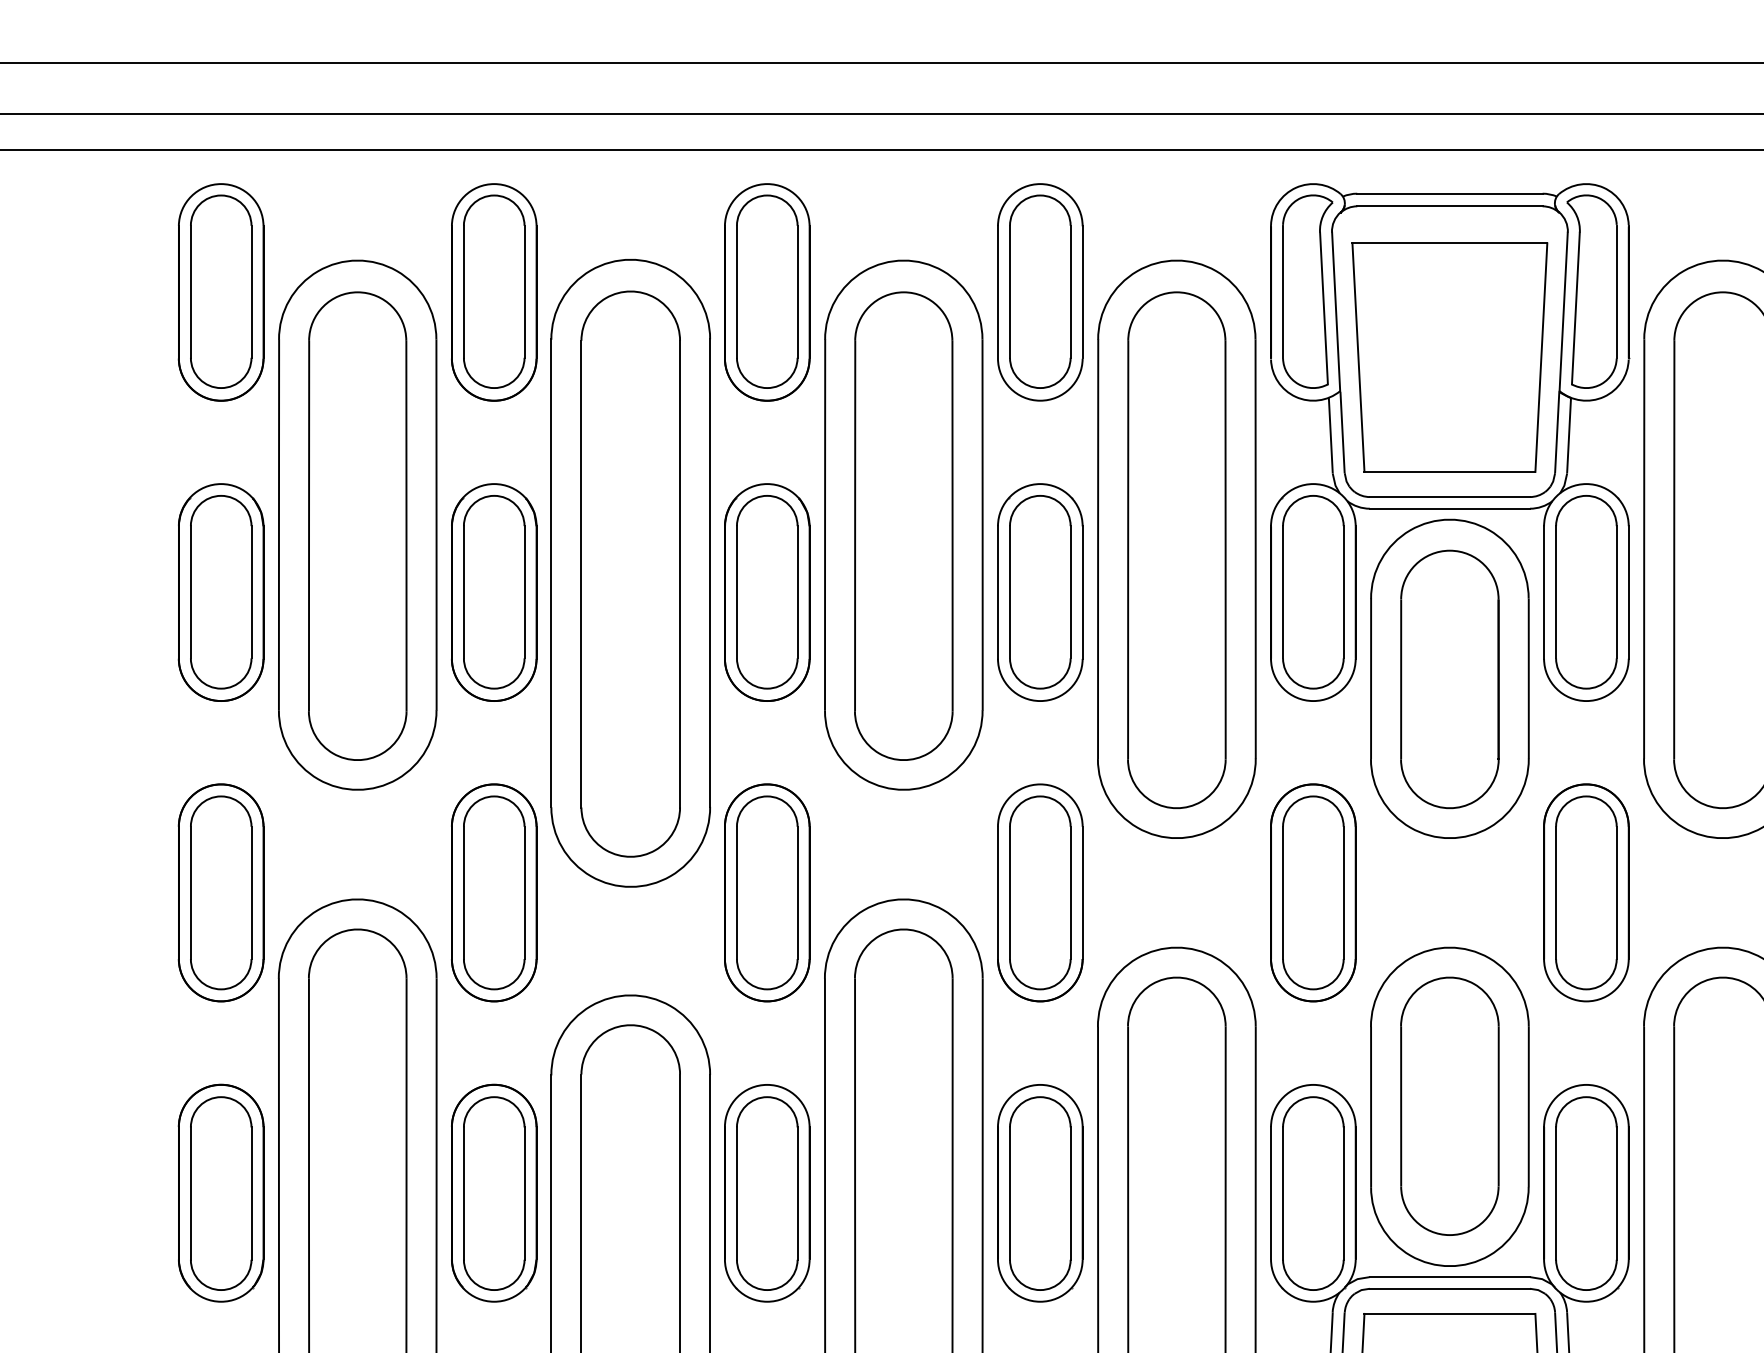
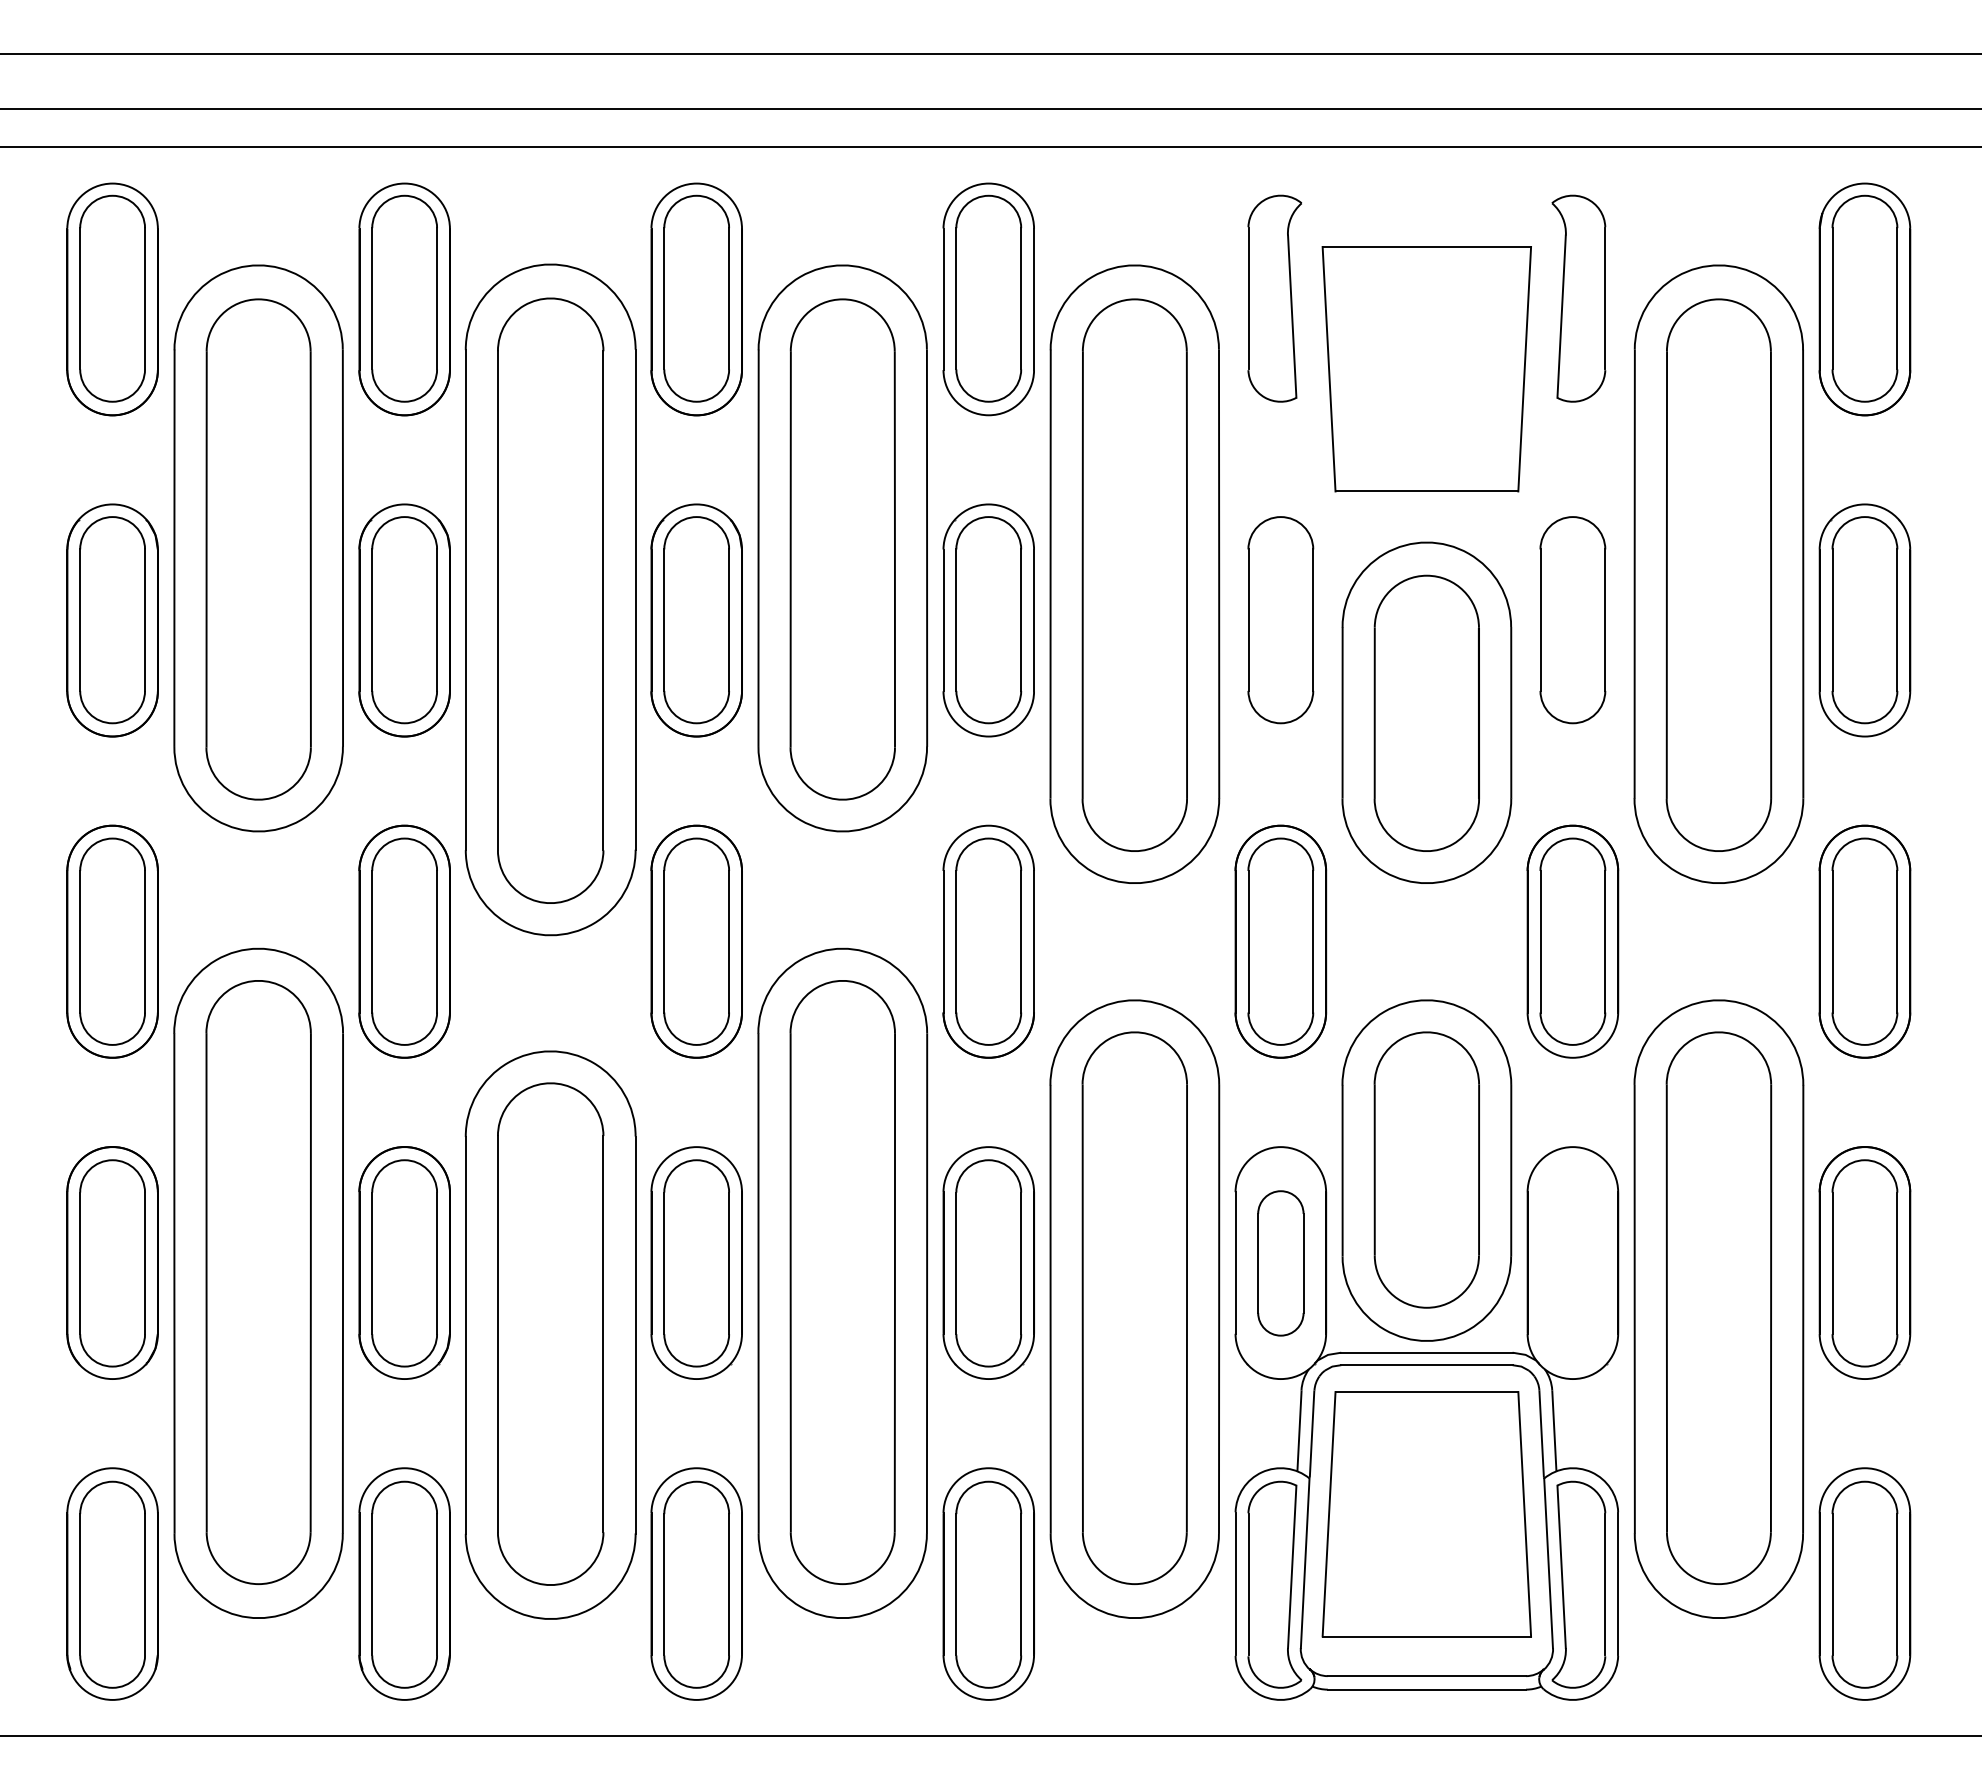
part: (1449, 442) -> (1426, 459), removed
part: (1313, 1193) -> (1280, 1263), size x0.7
part: (1586, 1193) -> (1572, 1263), removed

